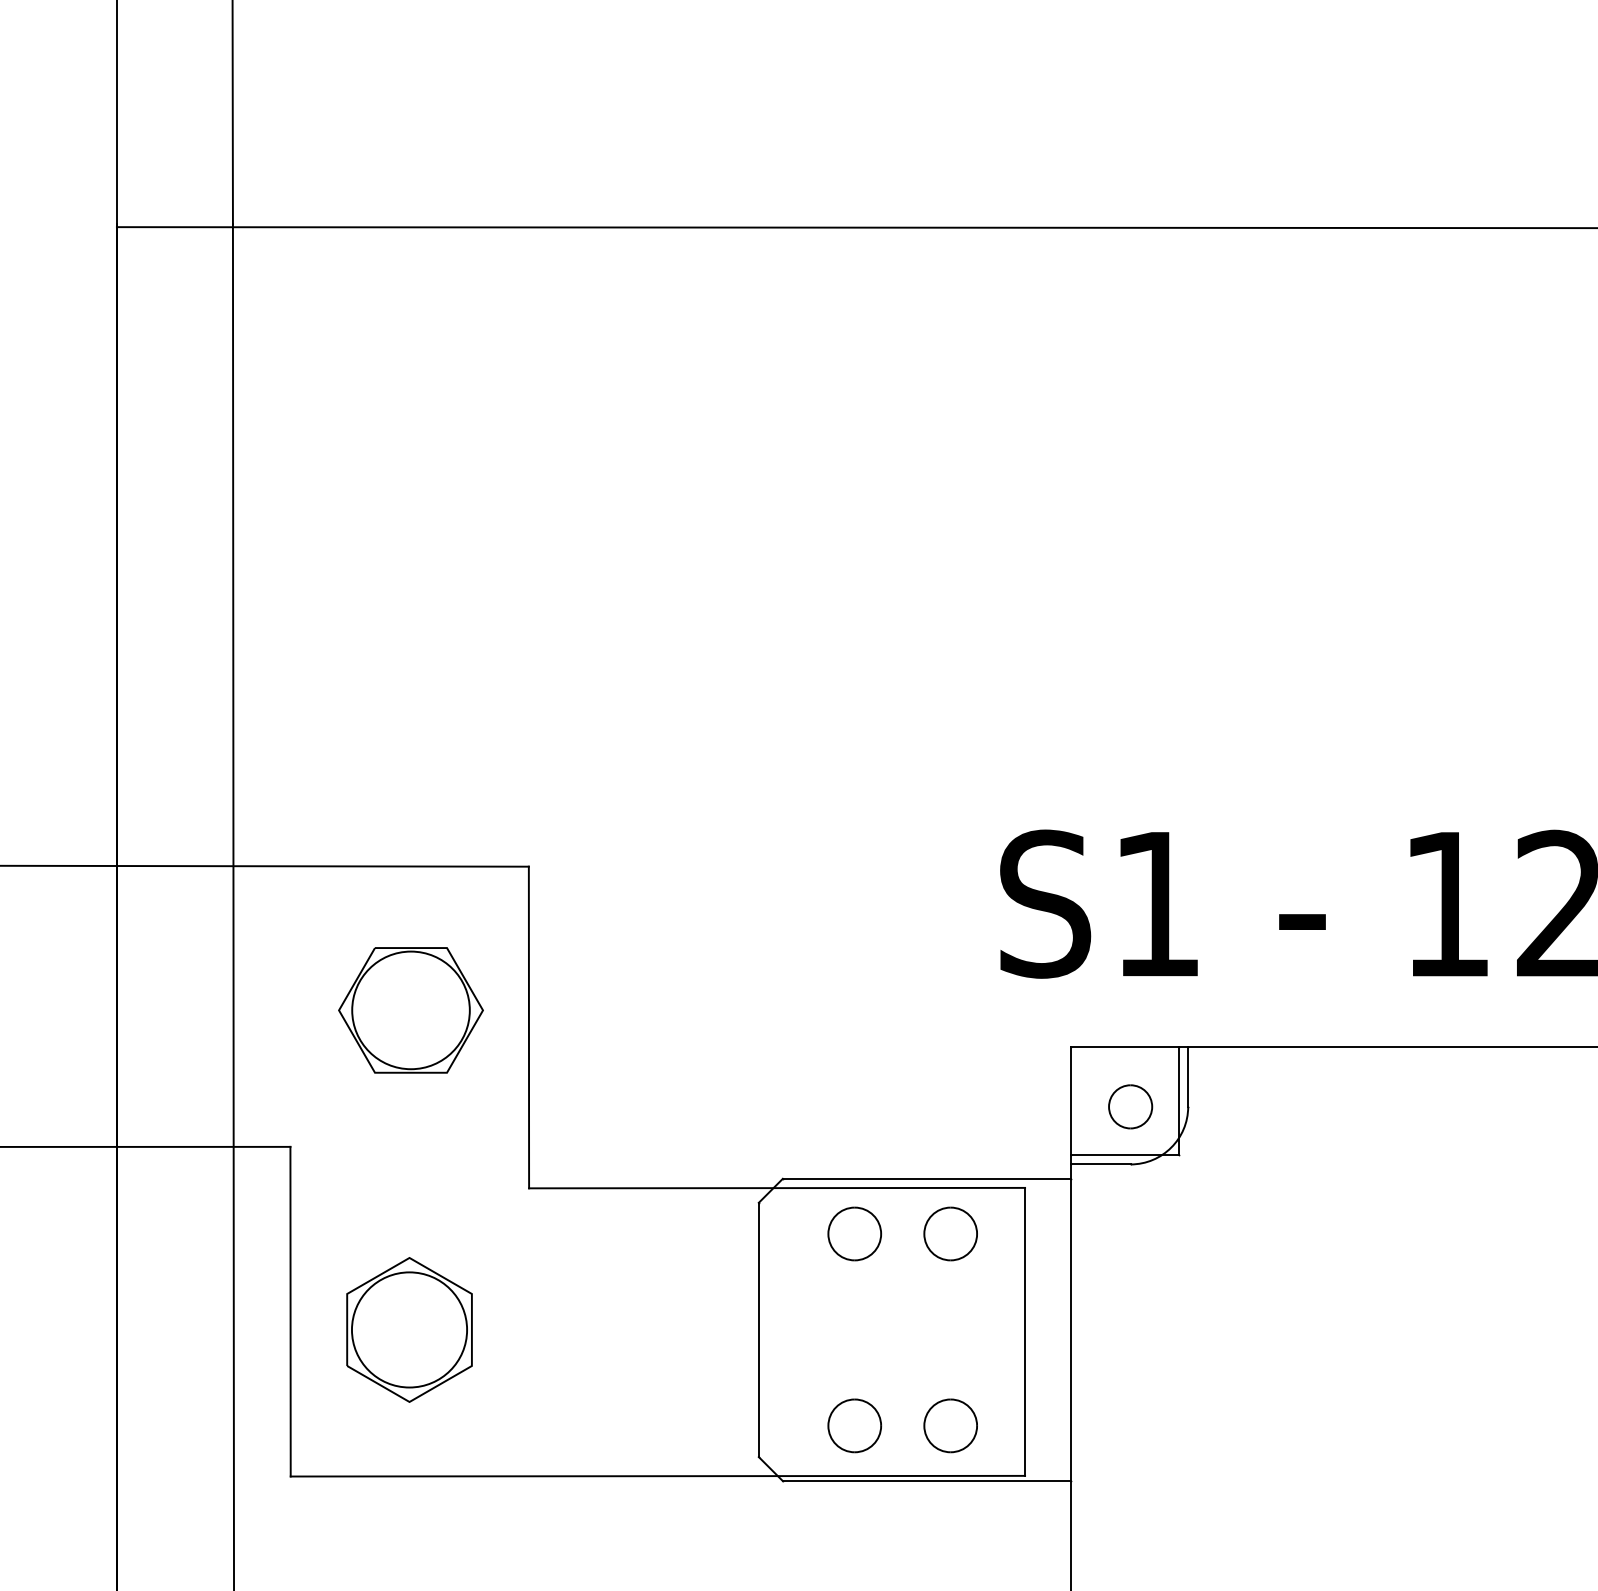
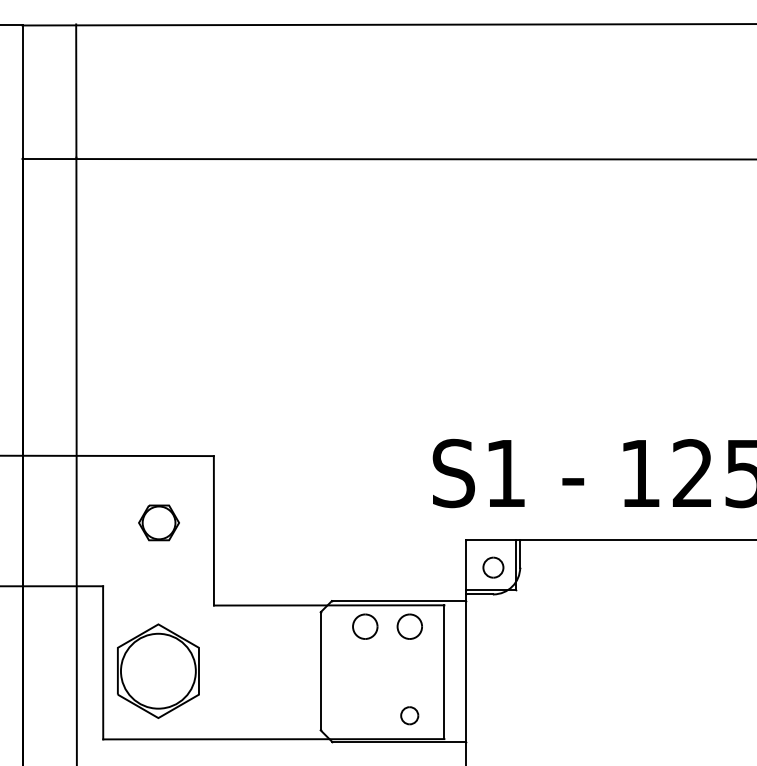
part: (409, 1009) -> (158, 522), size x0.6
part: (409, 1330) -> (158, 671), size x1.4
part: (855, 1425) -> (365, 715), removed
part: (949, 1425) -> (409, 715), size x0.7

